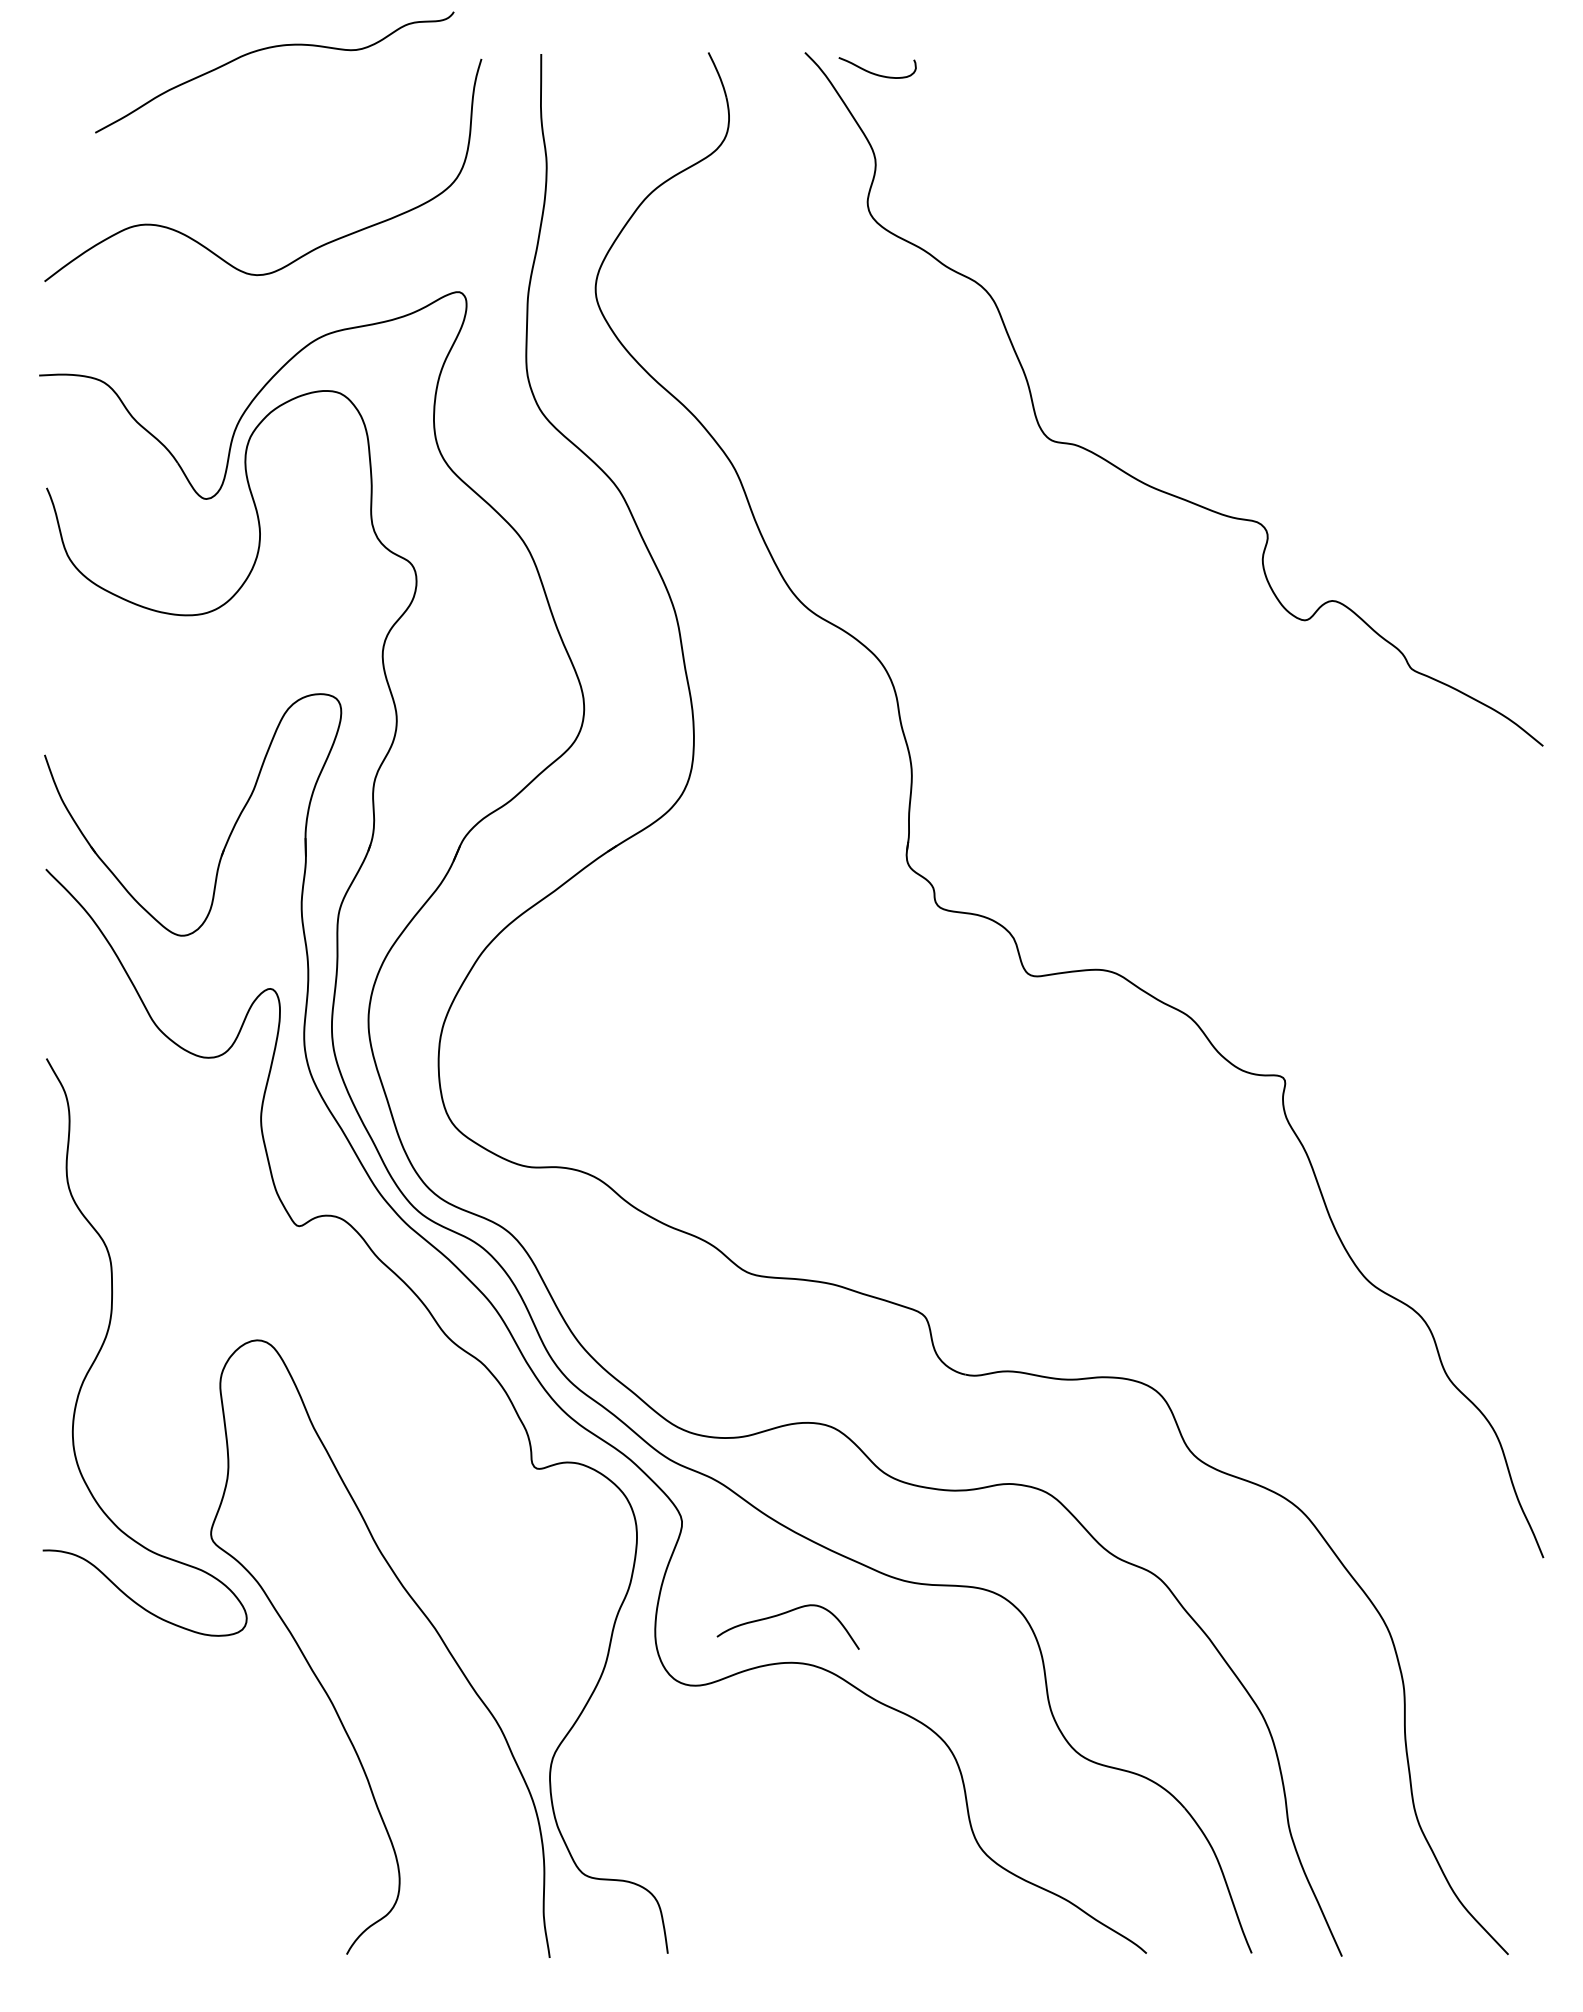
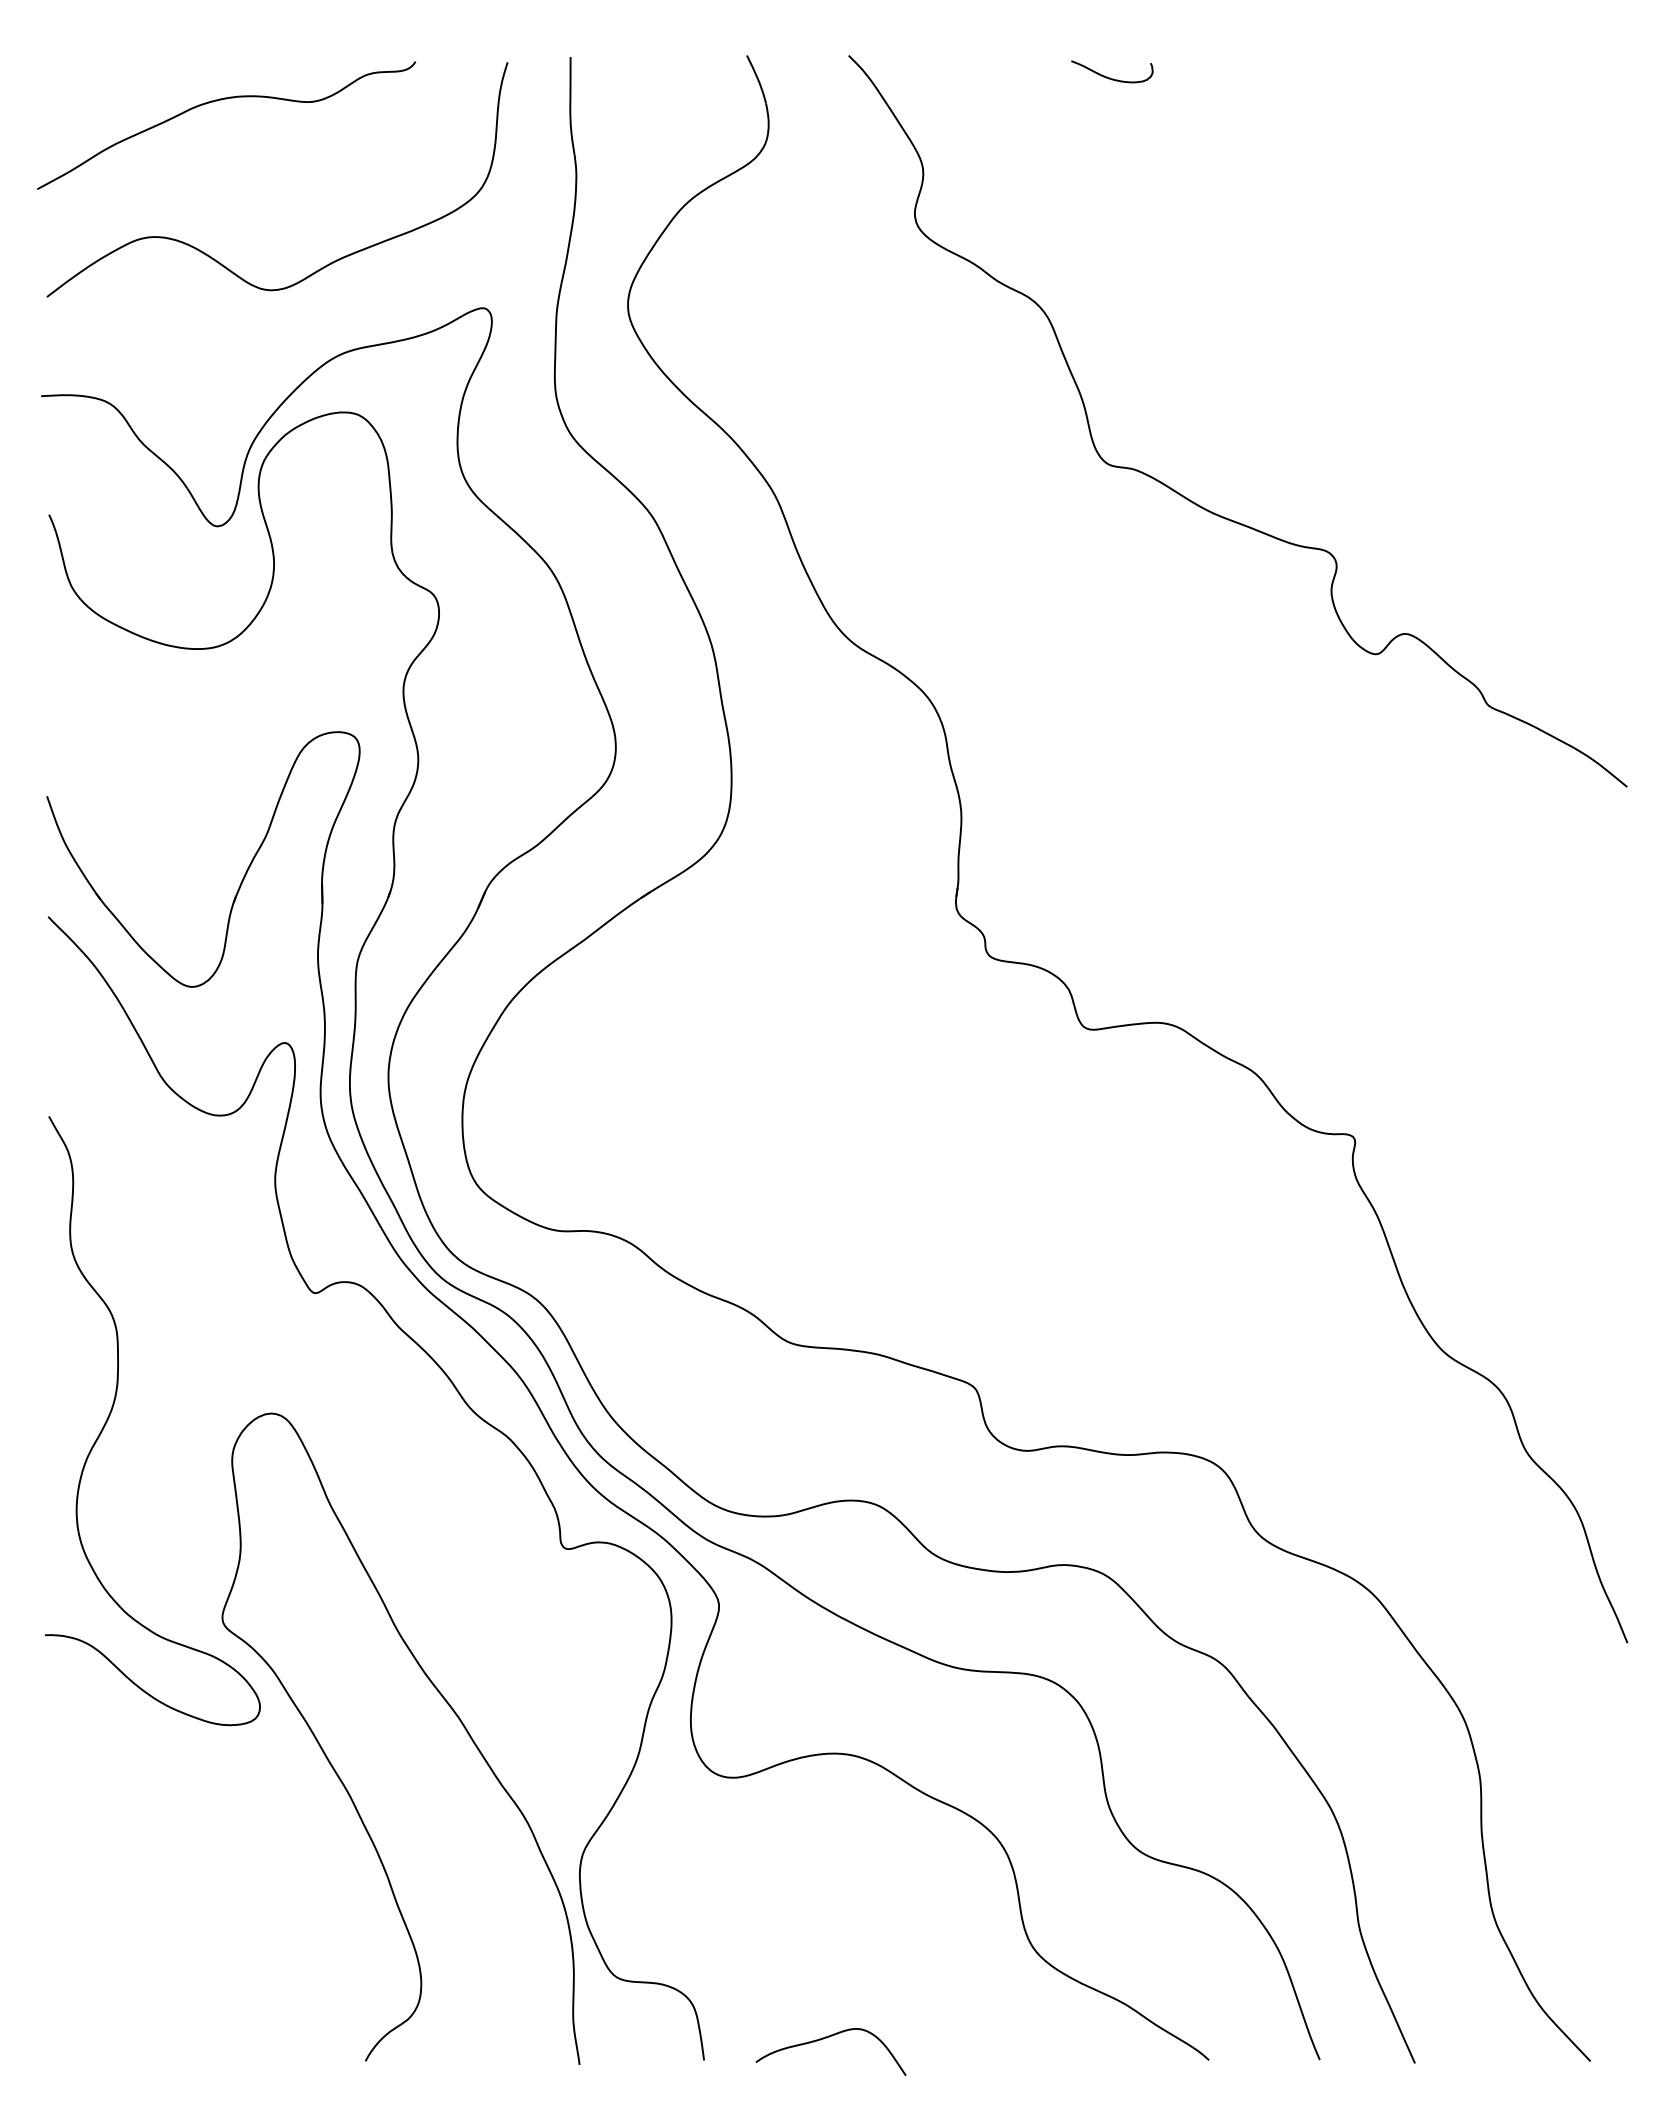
curve: (269, 48) -> (221, 100), moved
curve: (875, 73) -> (1110, 77), moved
curve: (783, 1614) -> (826, 2038), moved

